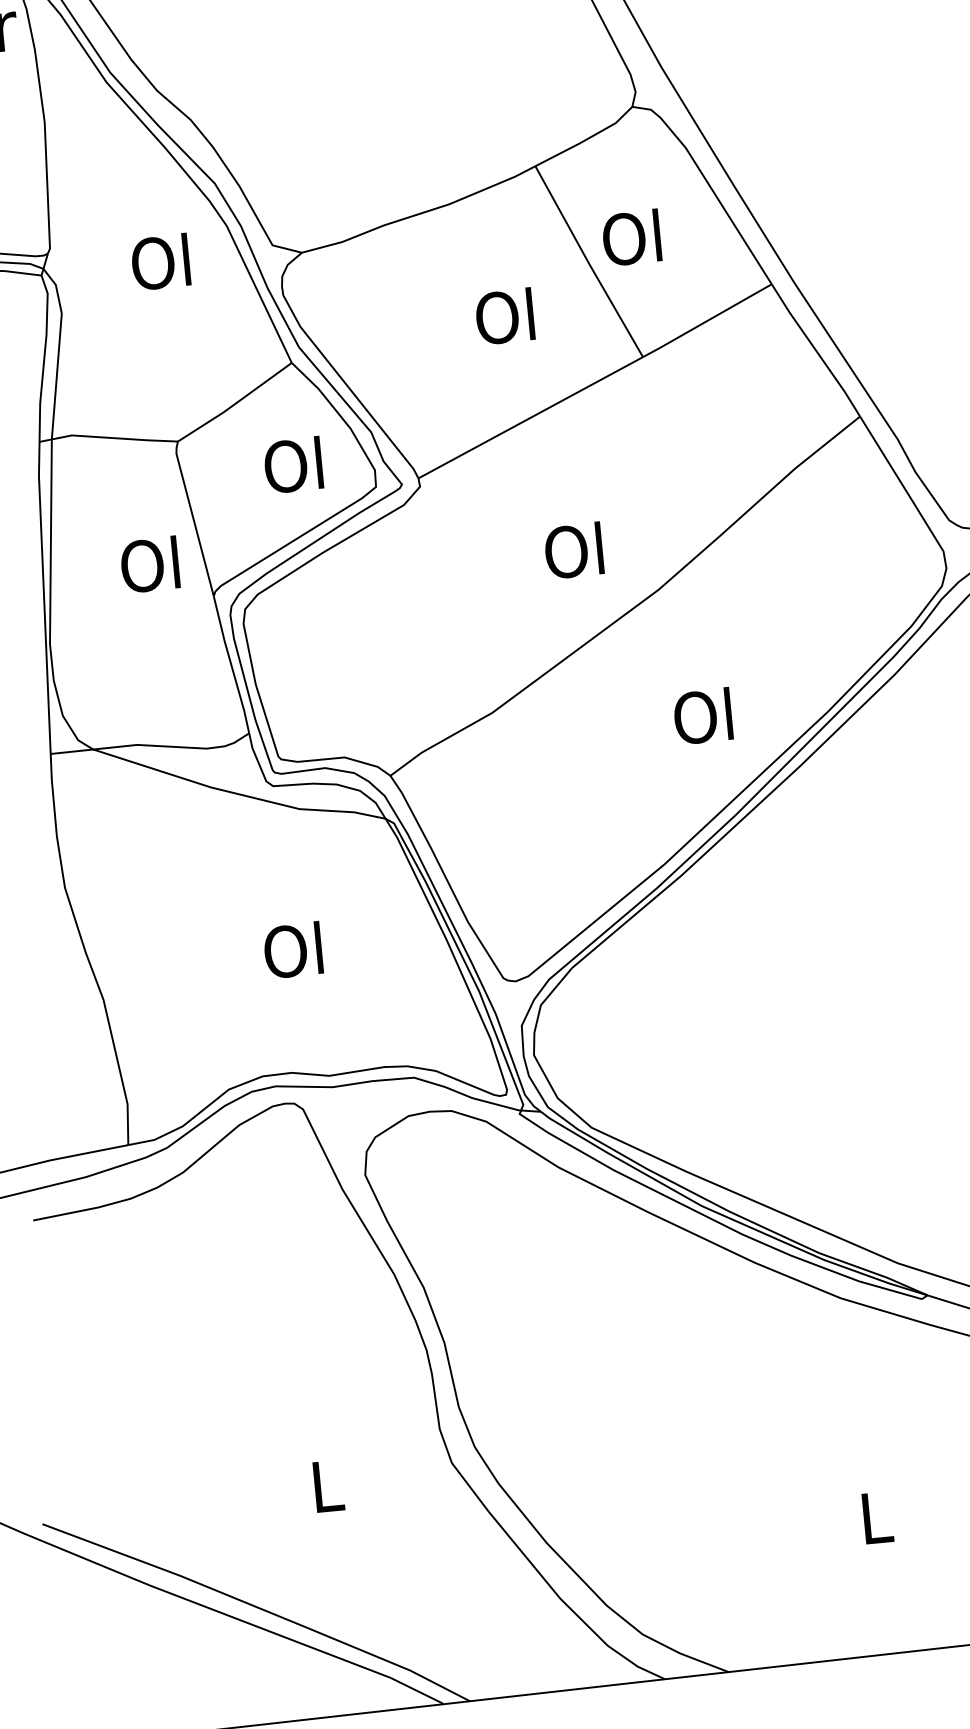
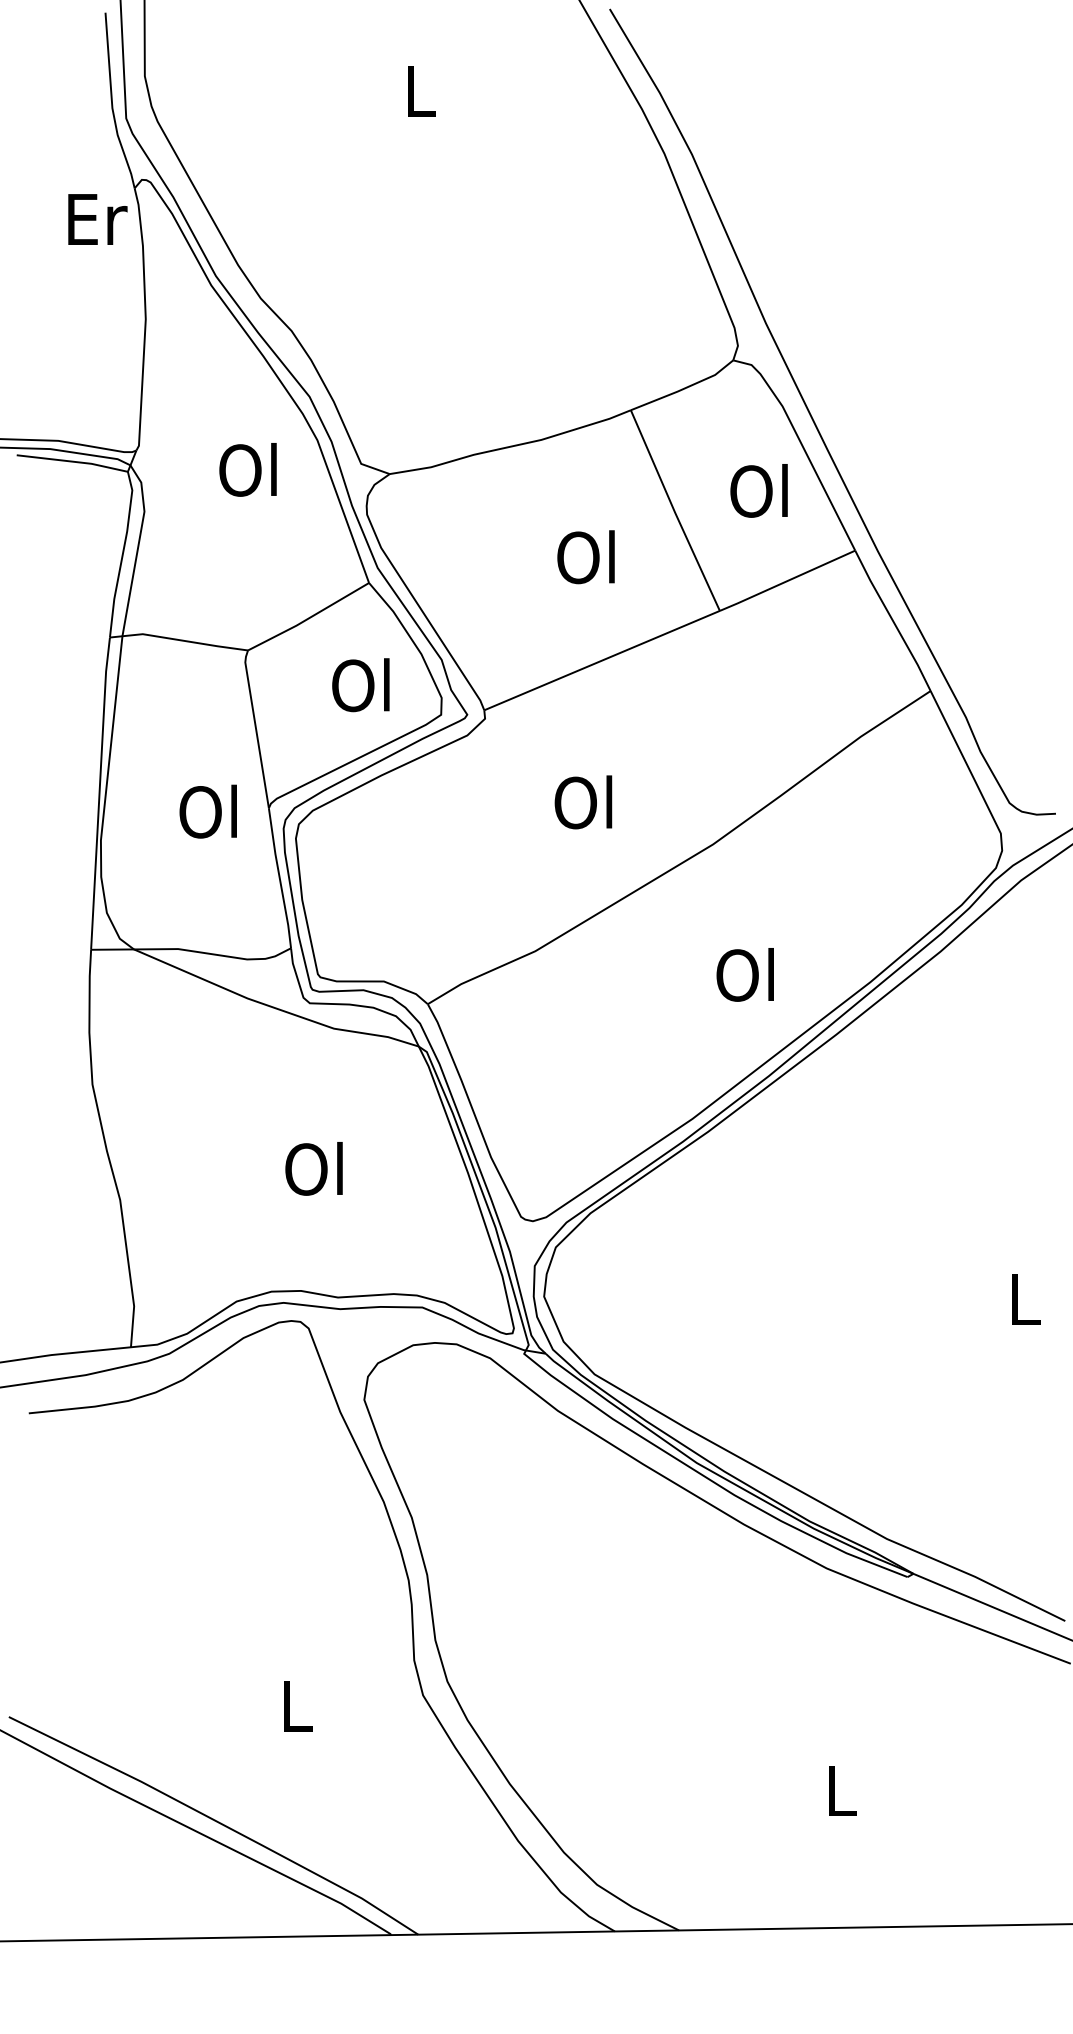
text: (631, 237) -> (758, 490), moved
text: (574, 550) -> (583, 802), moved
text: (149, 564) -> (207, 811), moved

